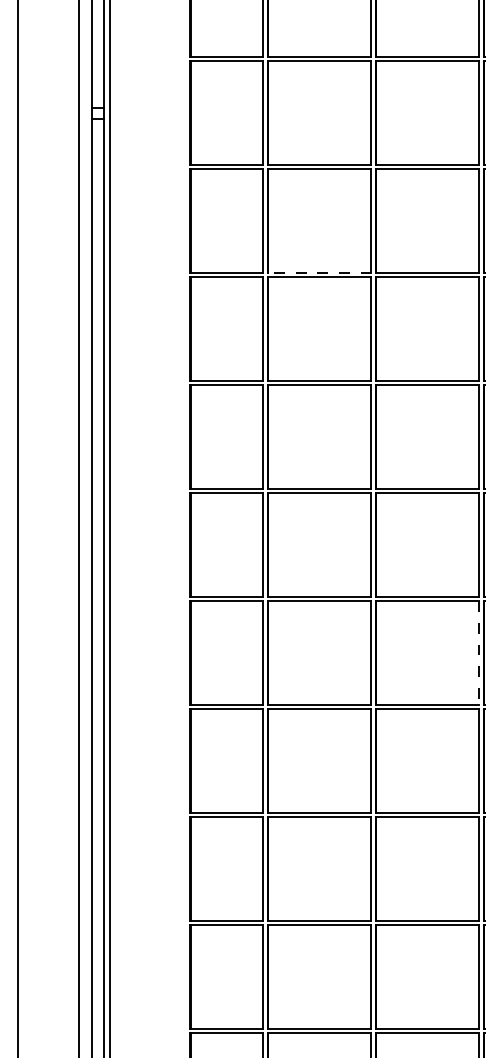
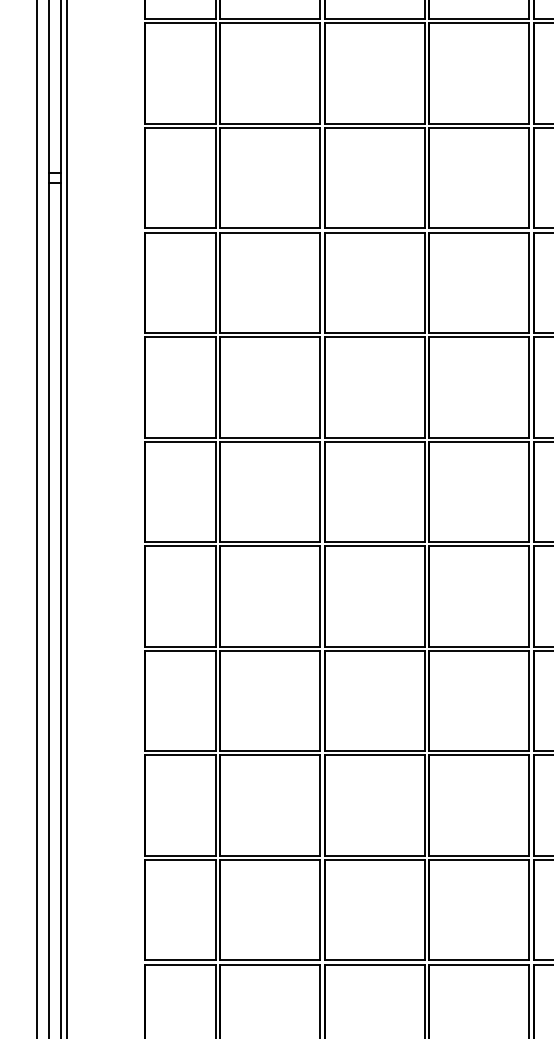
line: (318, 272) -> (269, 332), dashed -> solid
line: (478, 653) -> (424, 701), dashed -> solid

